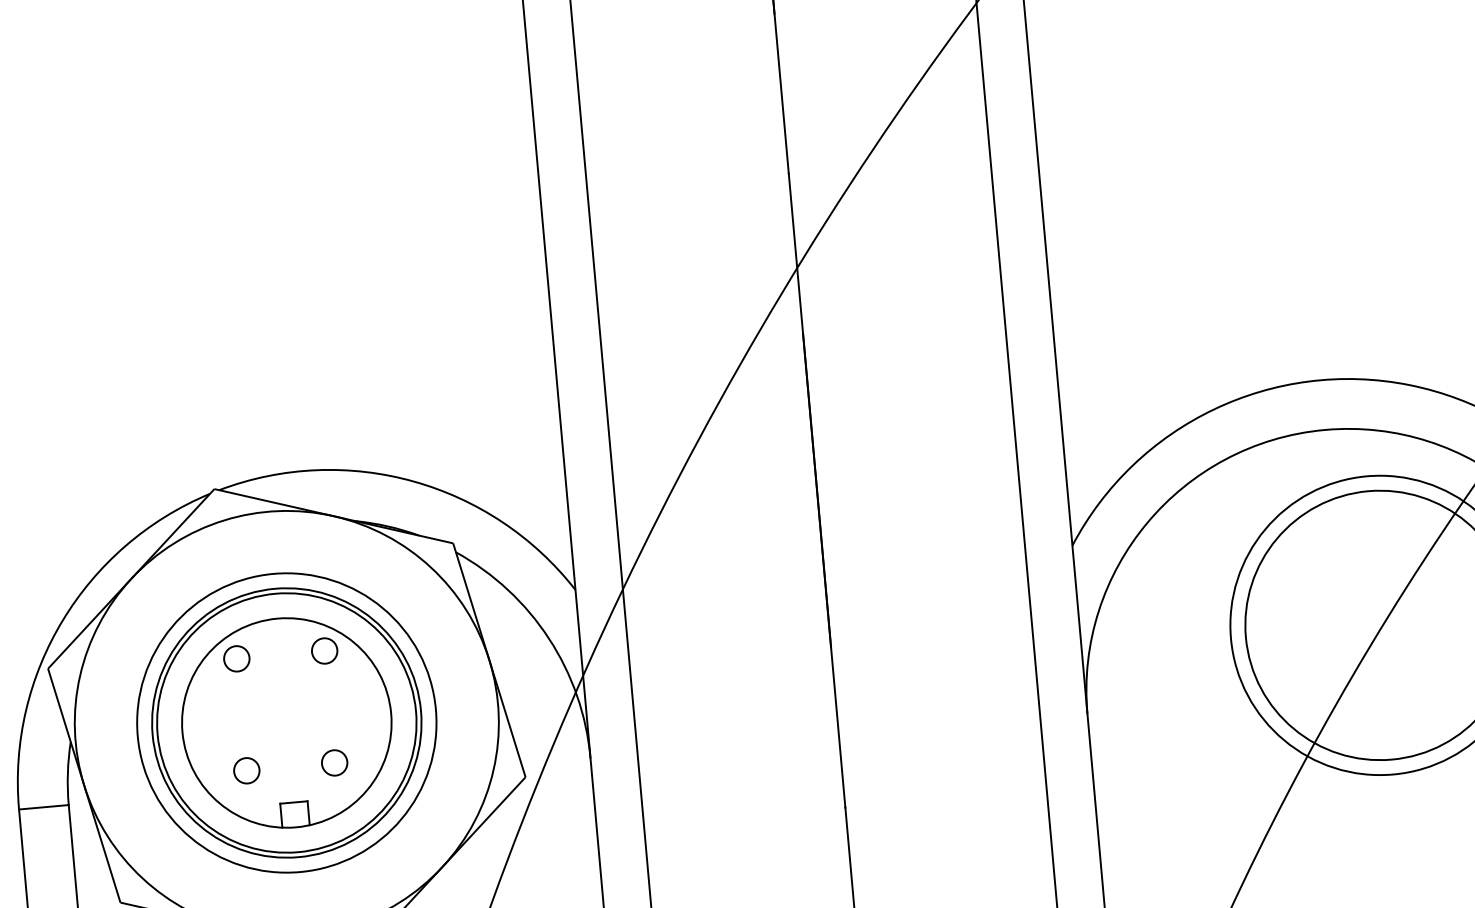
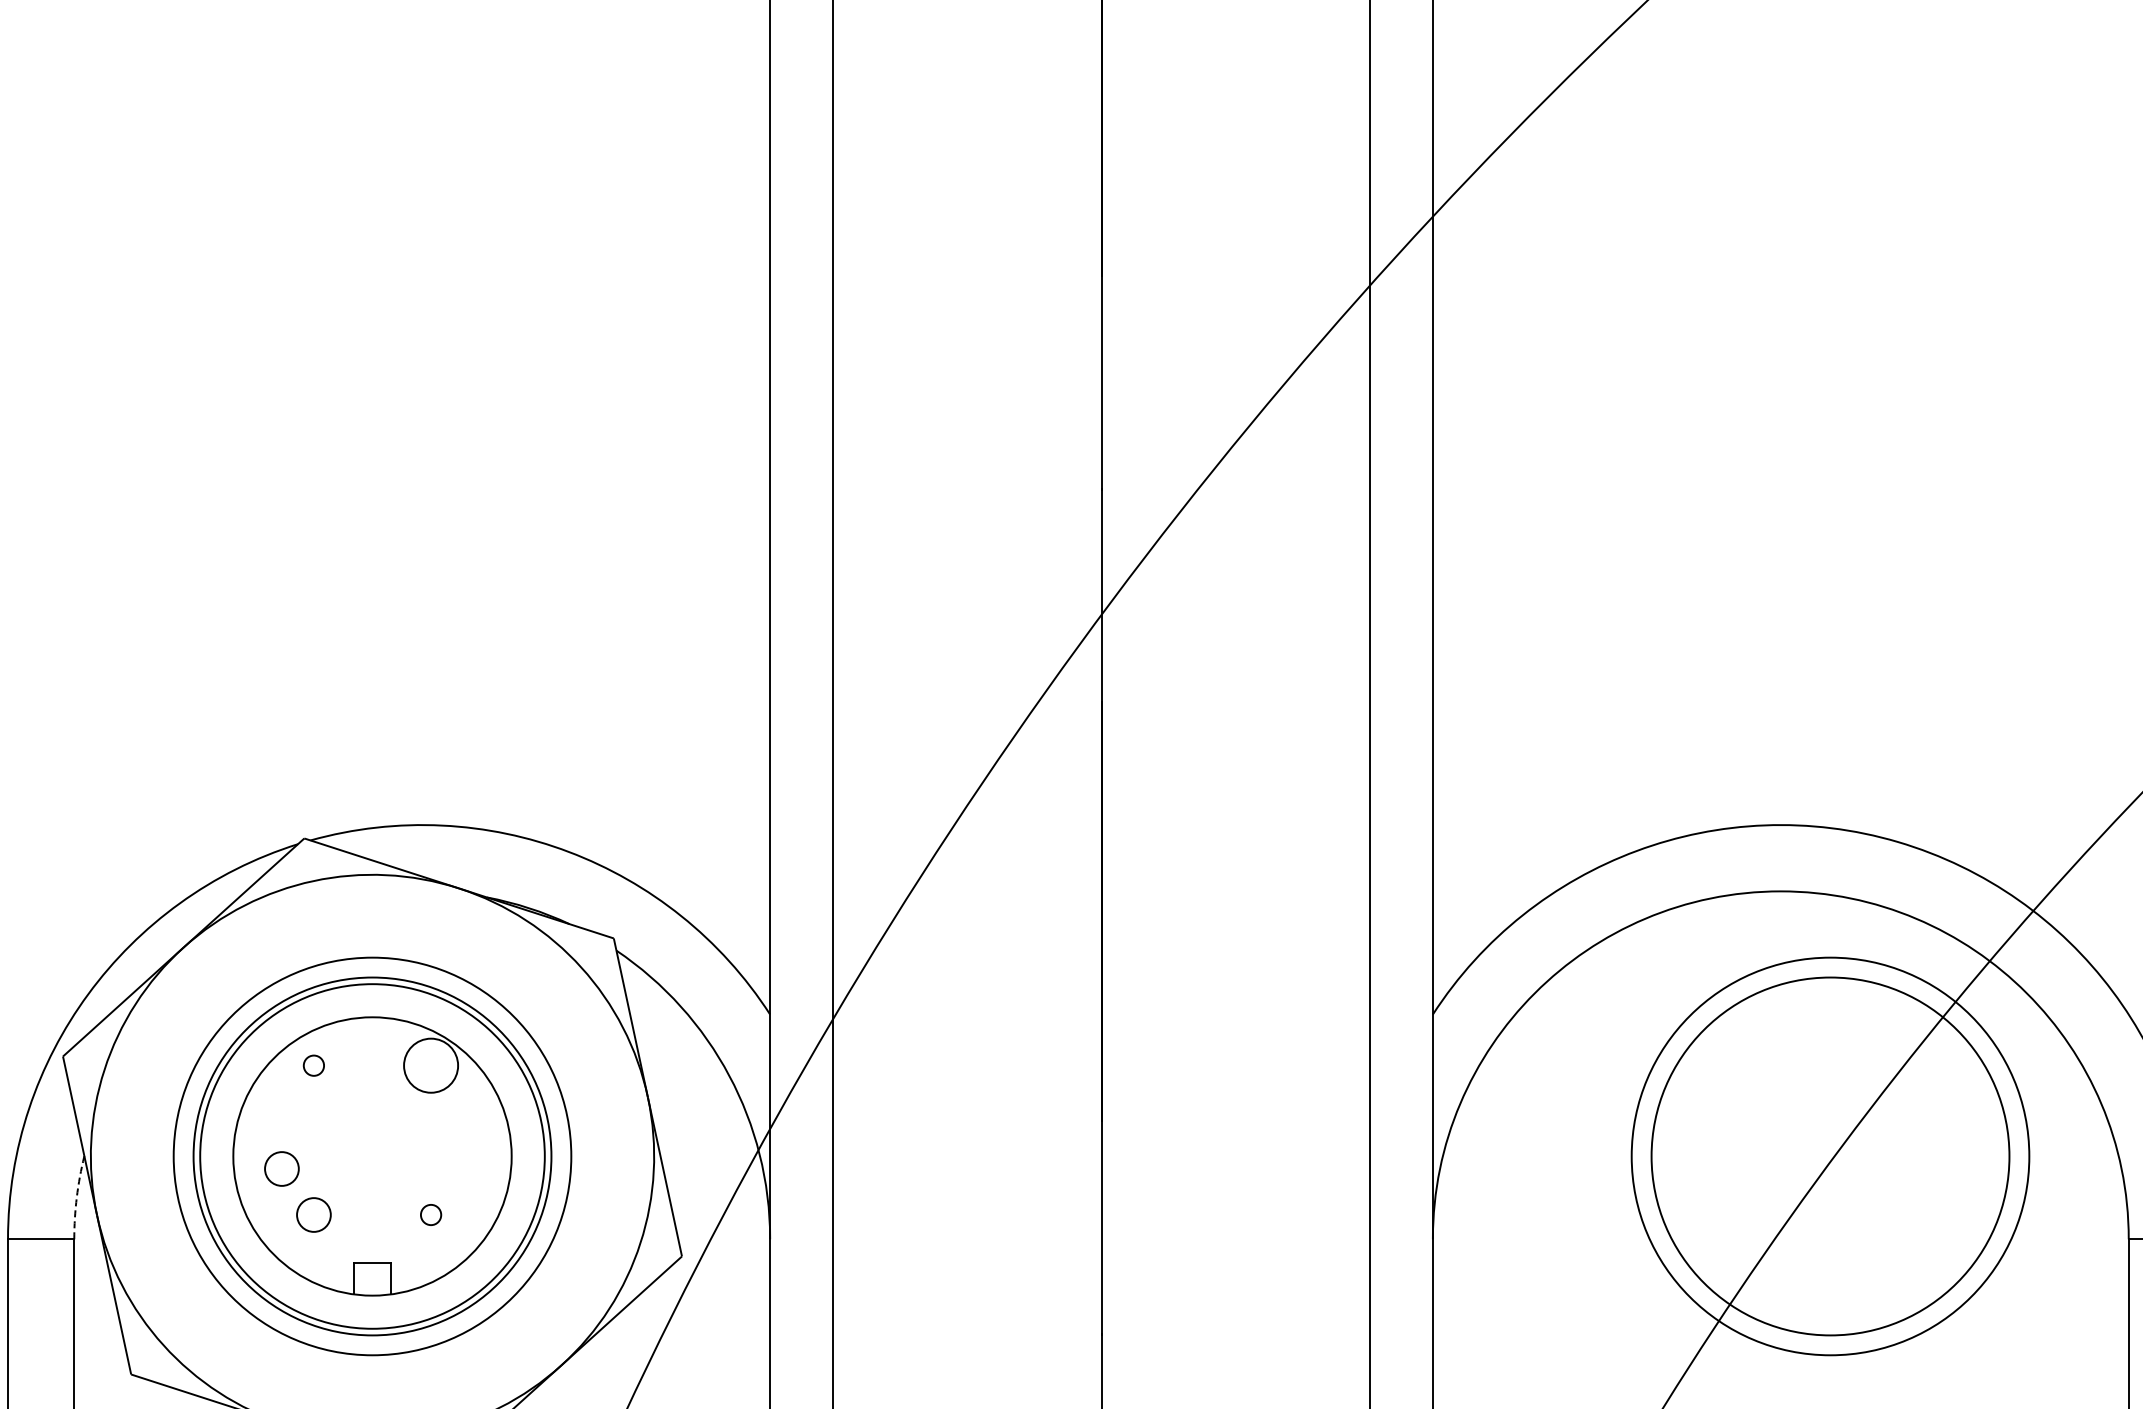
circle: (324, 650) -> (431, 1065), size x1.6
circle: (236, 658) -> (313, 1065), size x0.6
circle: (219, 738) -> (281, 1168), added
circle: (334, 762) -> (431, 1214), size x0.6
arc: (67, 773) -> (76, 1197), solid -> dashed

